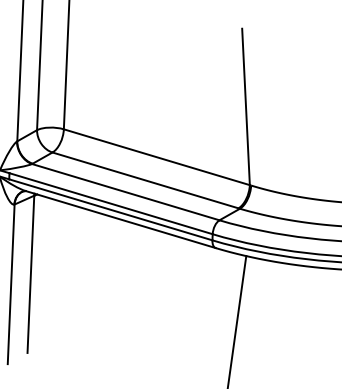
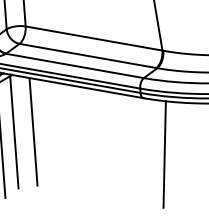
line: (57, 276) -> (33, 131), added

